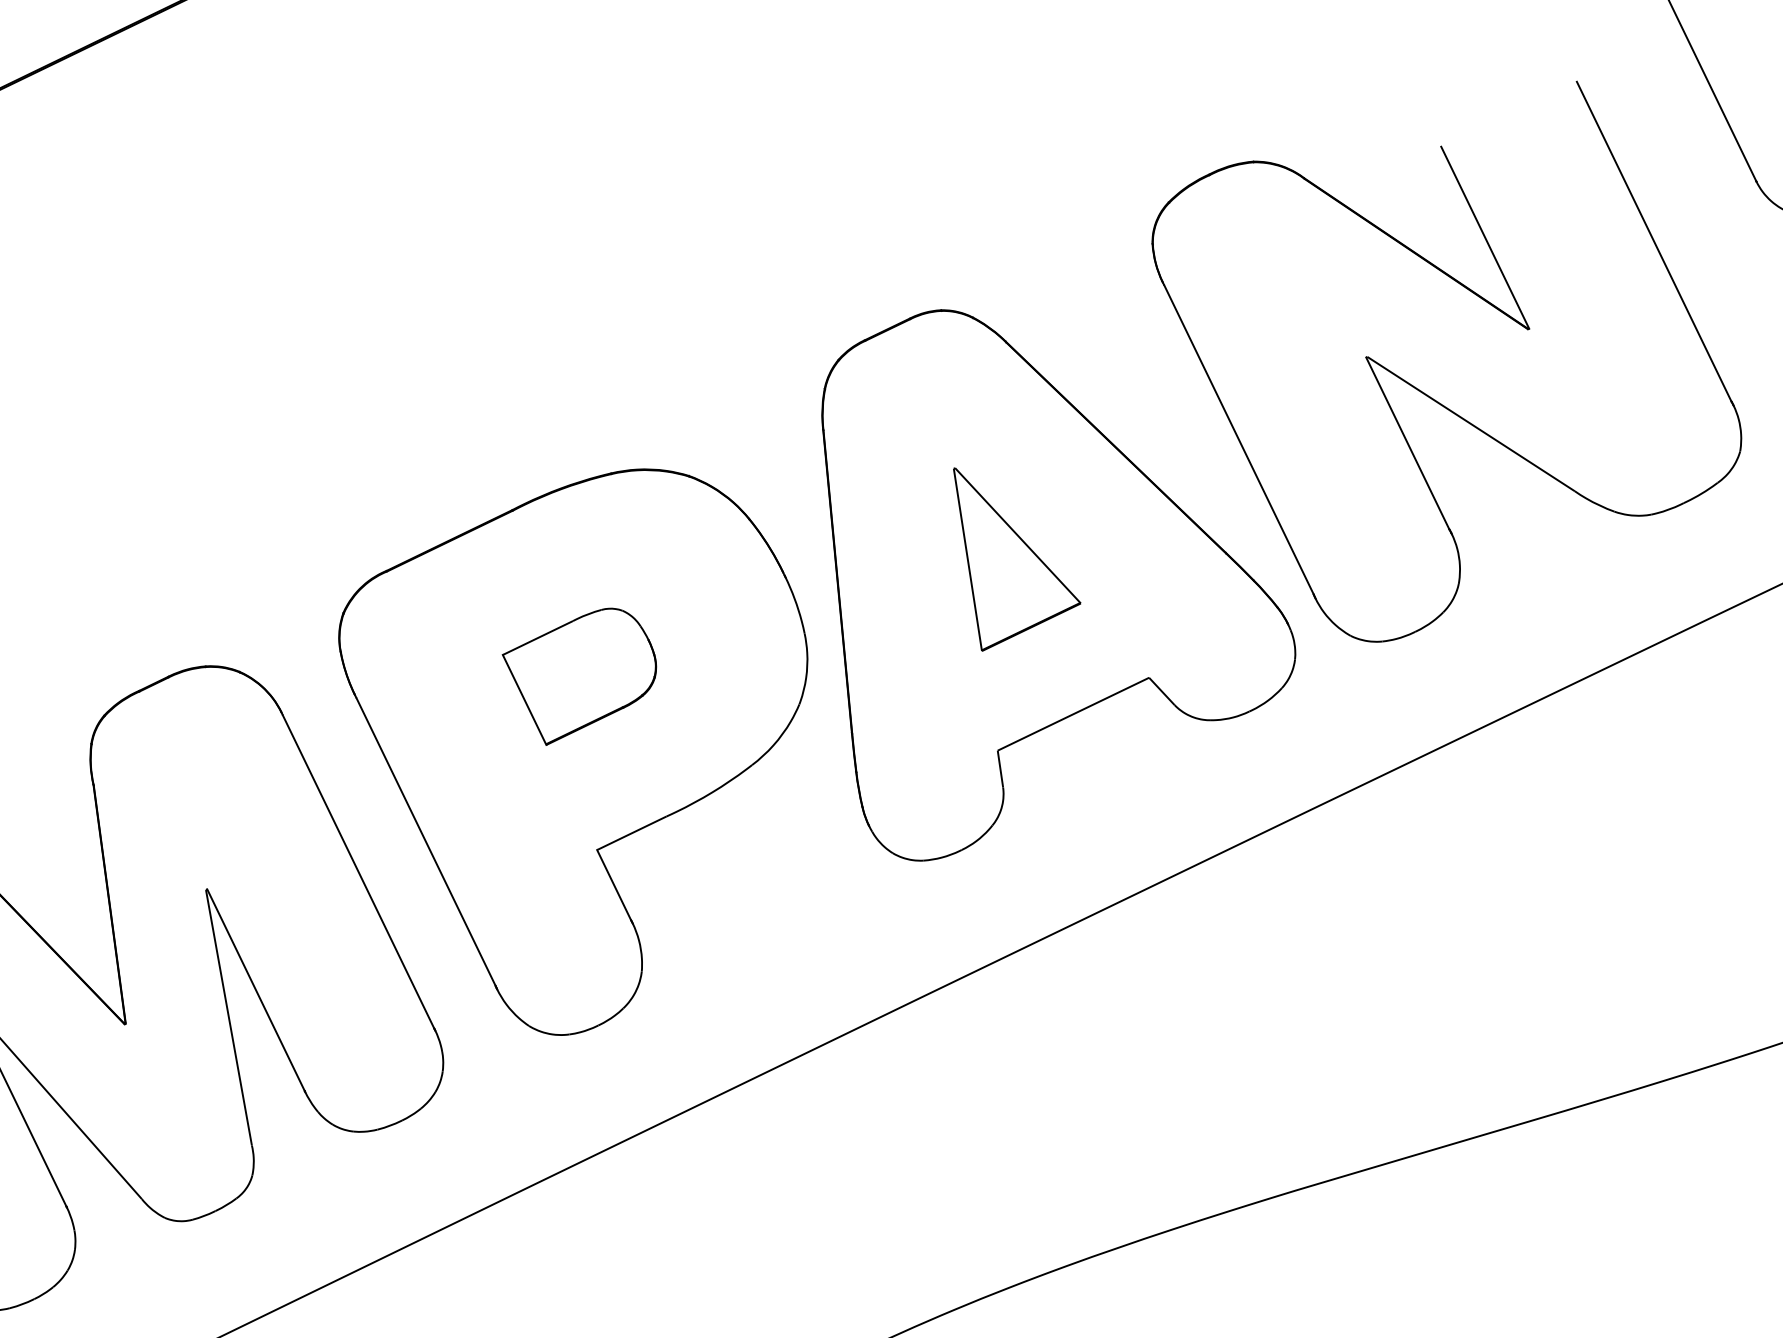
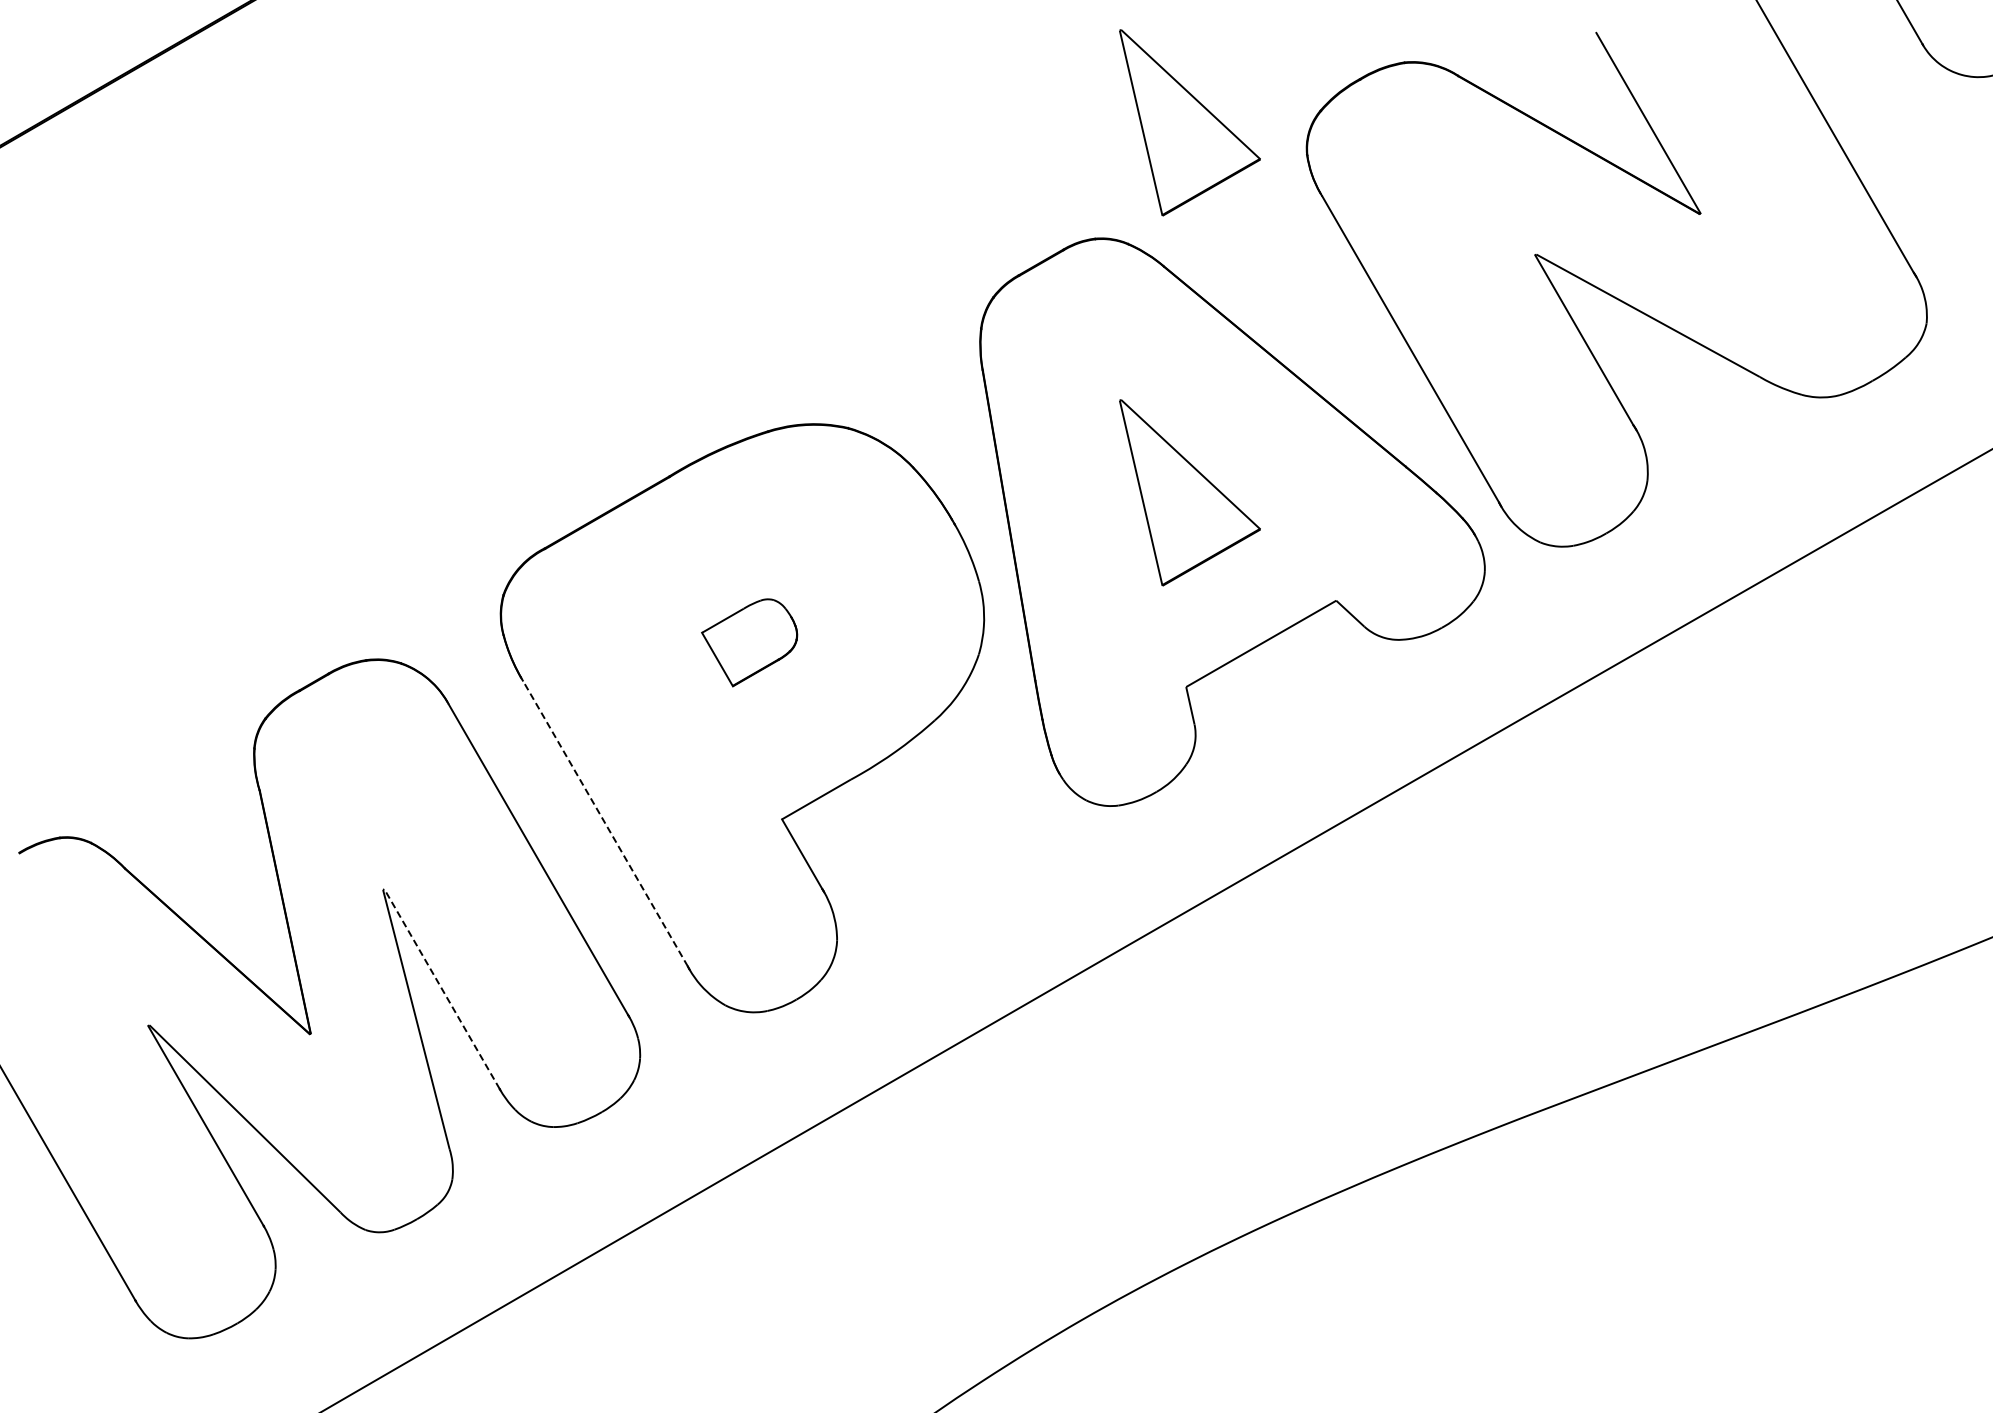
part: (1041, 204) -> (1189, 122), added
part: (578, 676) -> (749, 642), size x0.6
line: (425, 841) -> (605, 823), solid -> dashed
line: (255, 989) -> (441, 988), solid -> dashed

